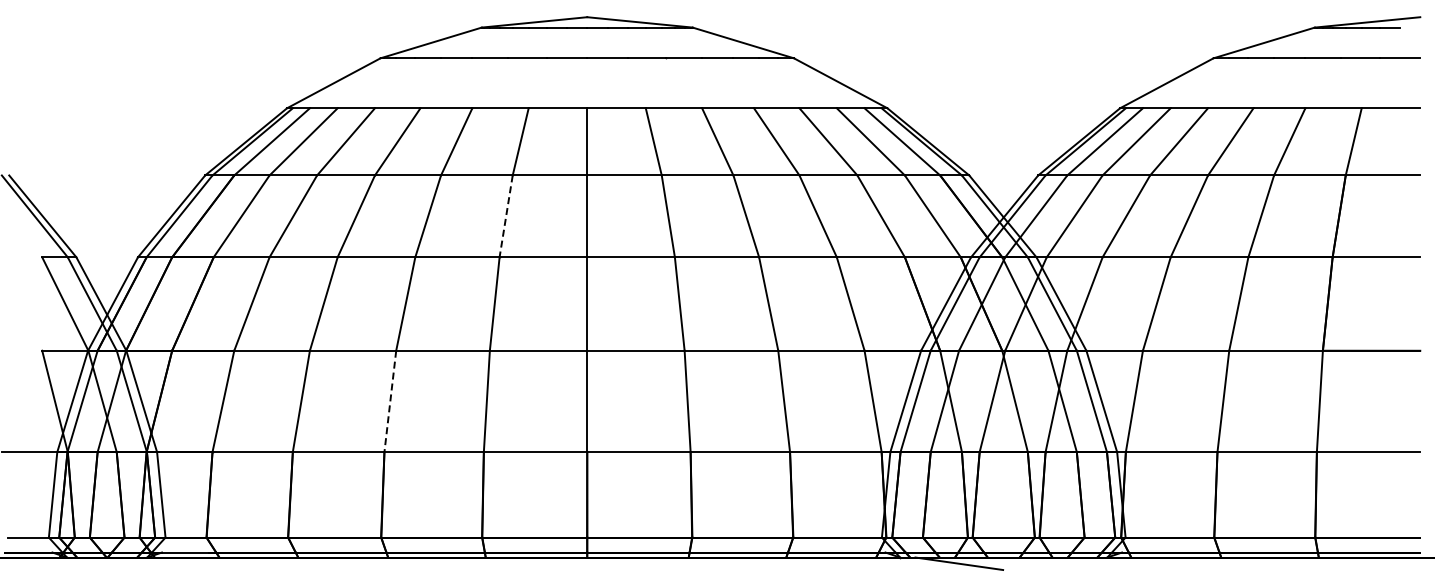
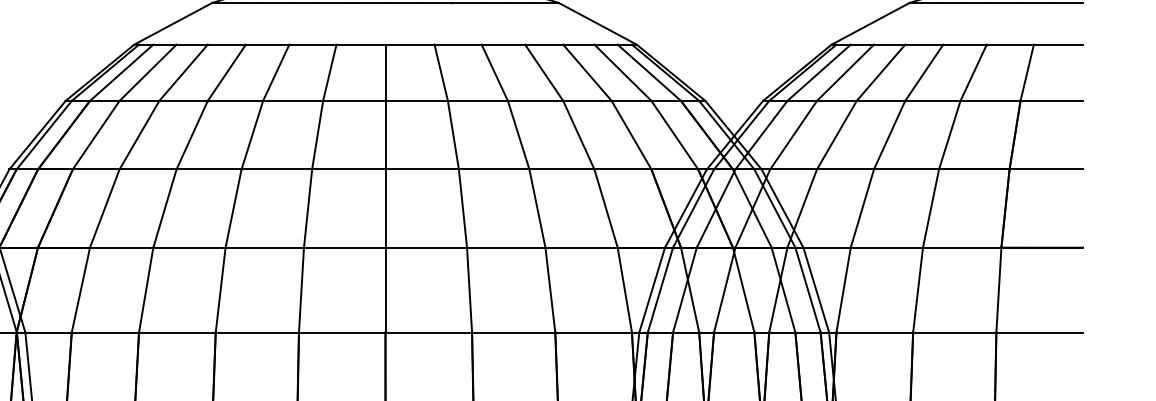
line: (506, 216) -> (317, 135), dashed -> solid
line: (390, 401) -> (220, 290), dashed -> solid

